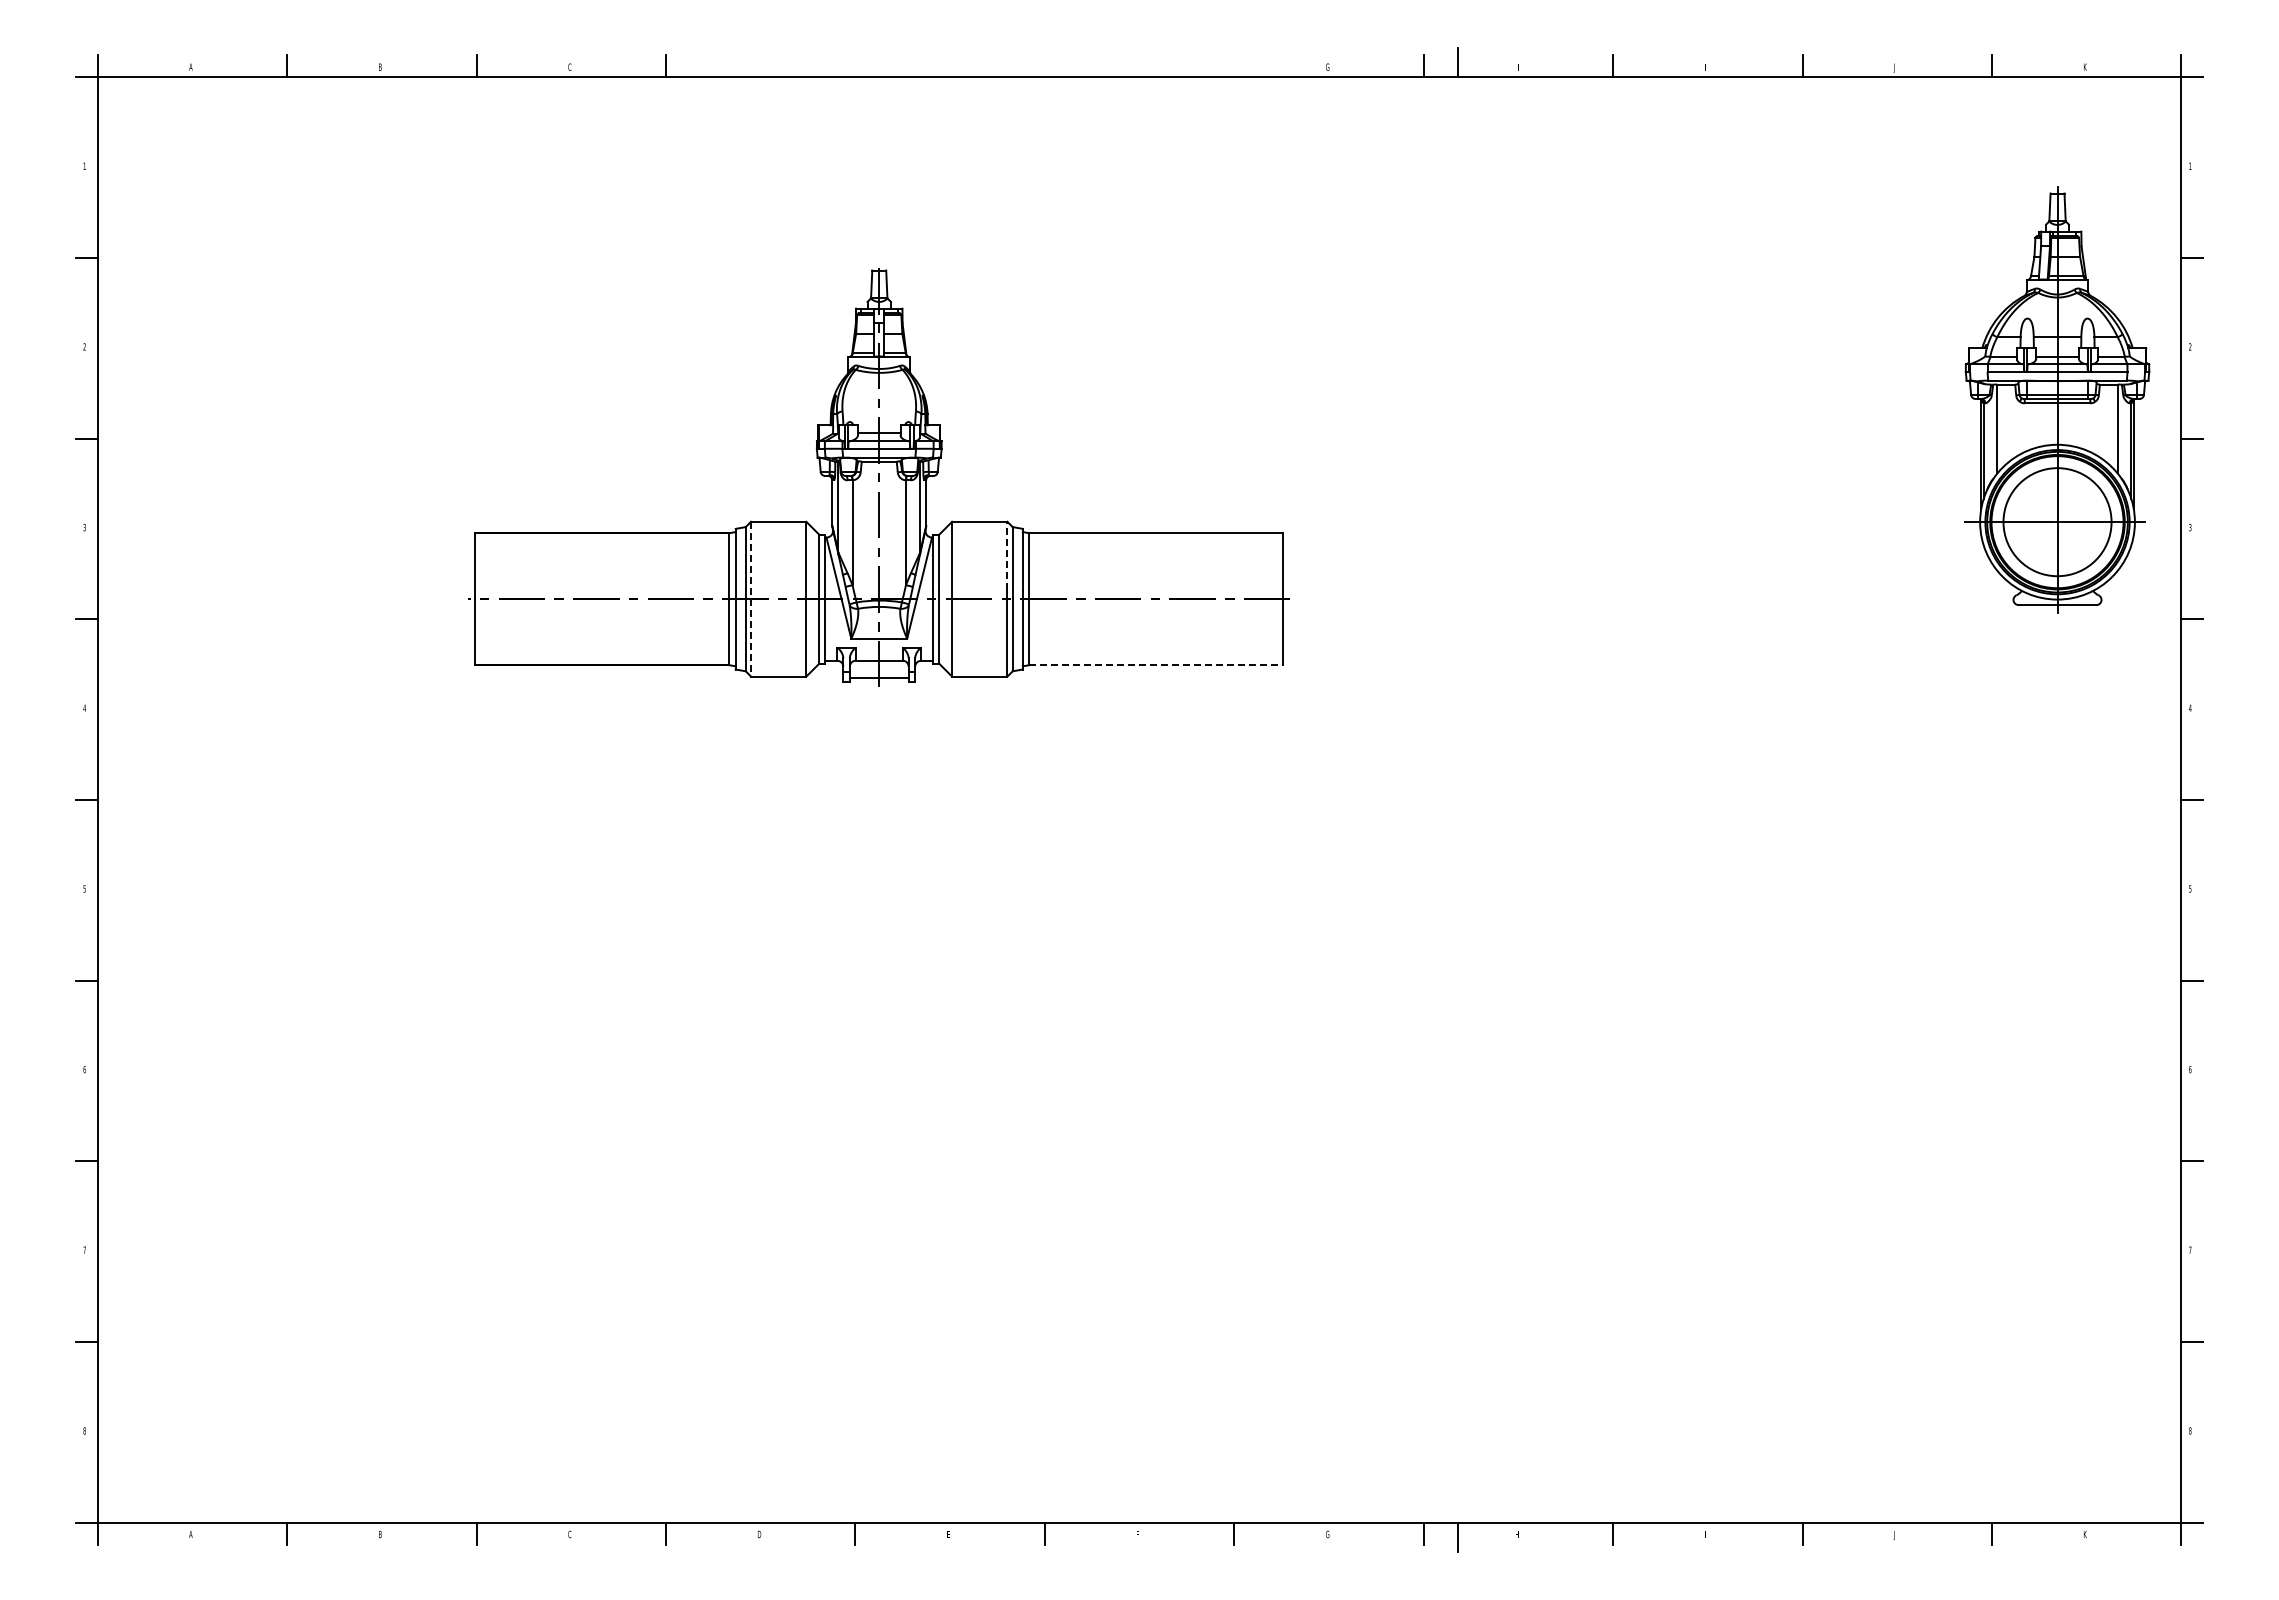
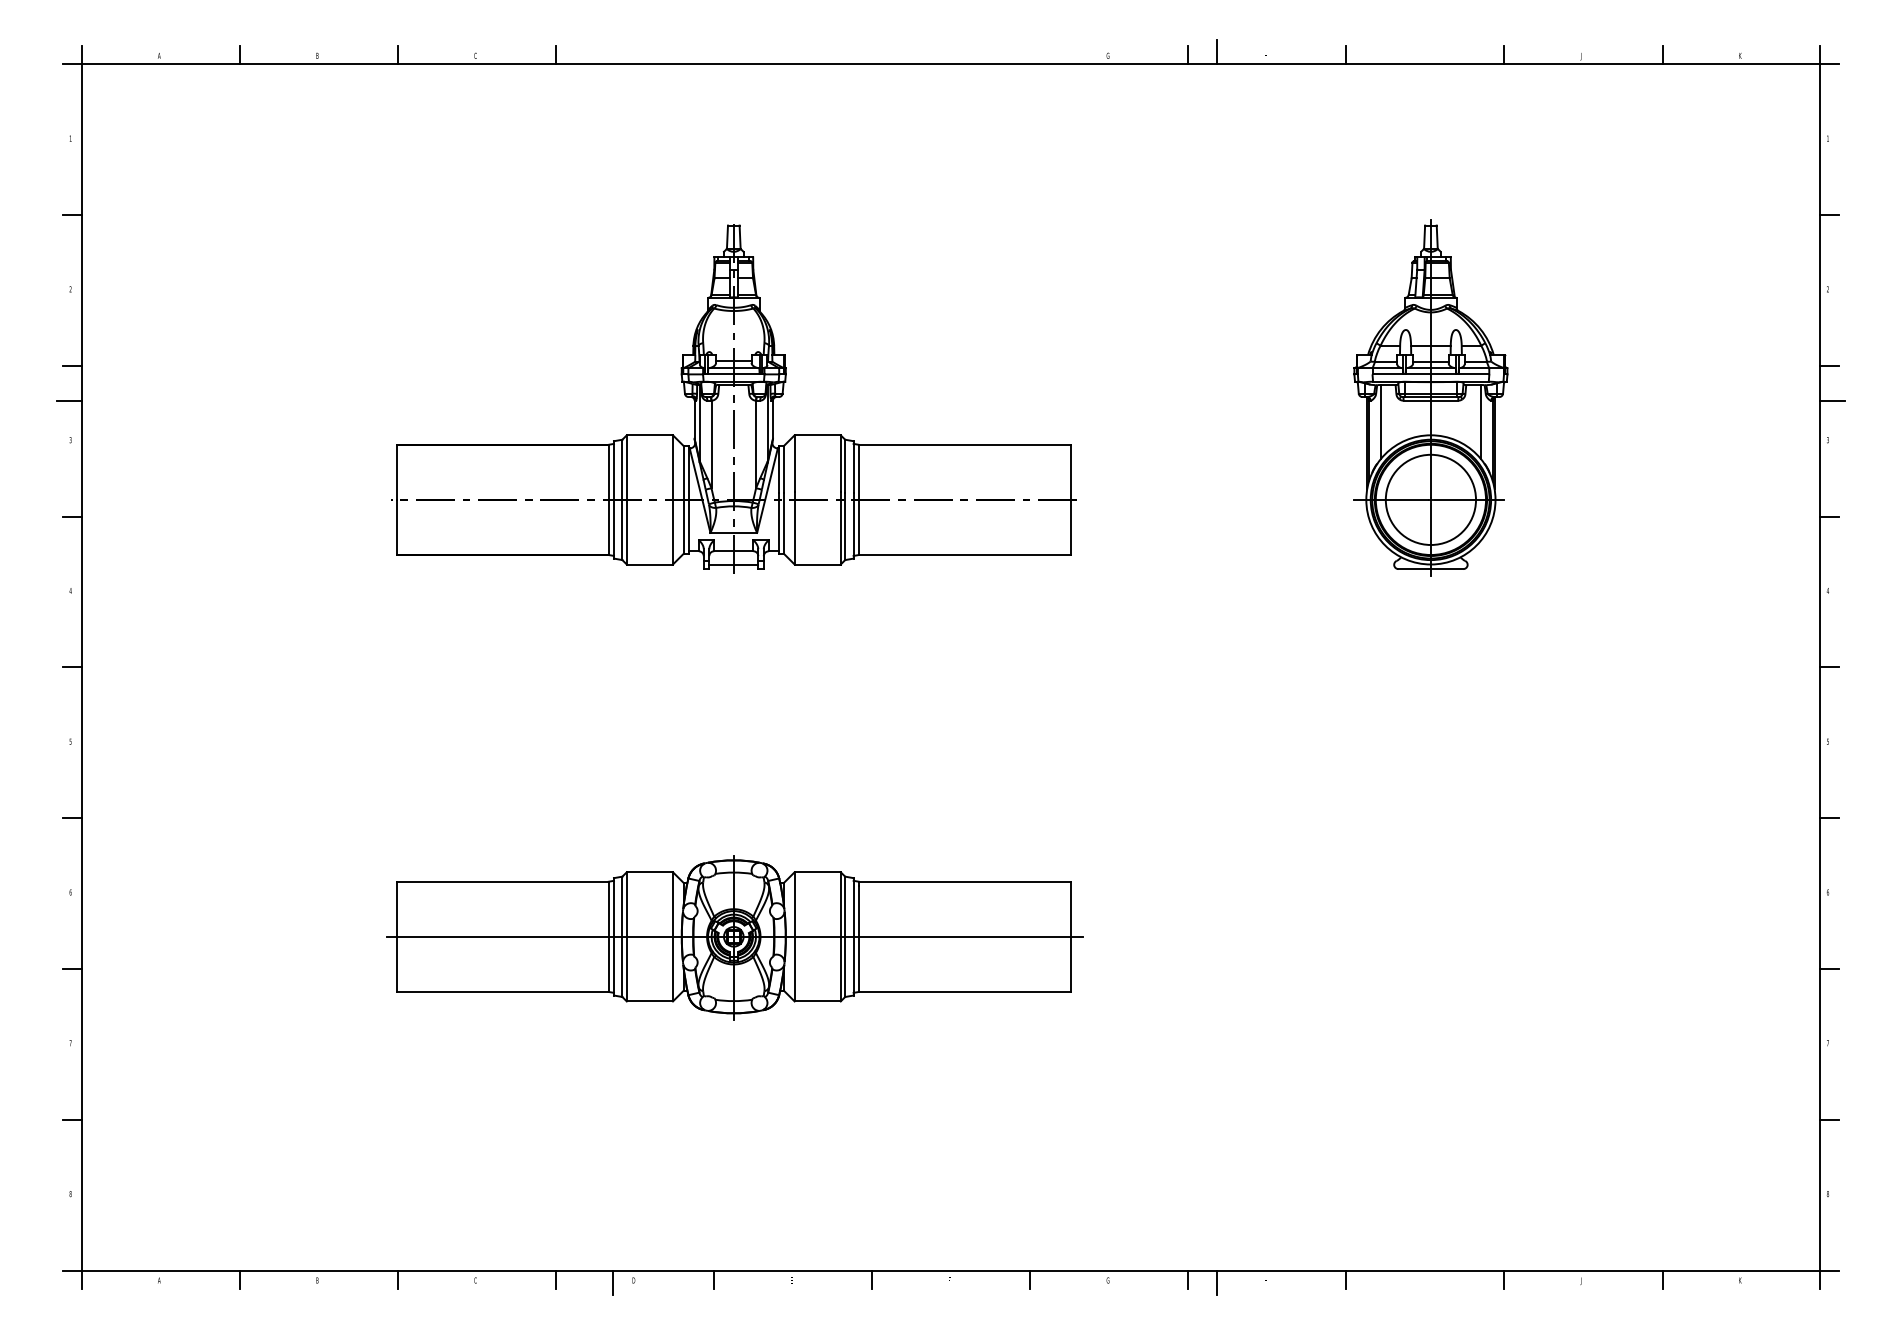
part: (2057, 399) -> (1430, 397), moved
line: (82, 480) -> (68, 400), added
line: (2195, 480) -> (1832, 400), added
line: (1007, 555) -> (840, 463), dashed -> solid
line: (751, 599) -> (627, 500), dashed -> solid
line: (1156, 665) -> (965, 555), dashed -> solid
part: (880, 1123) -> (734, 937), added
line: (734, 1536) -> (612, 1282), added

